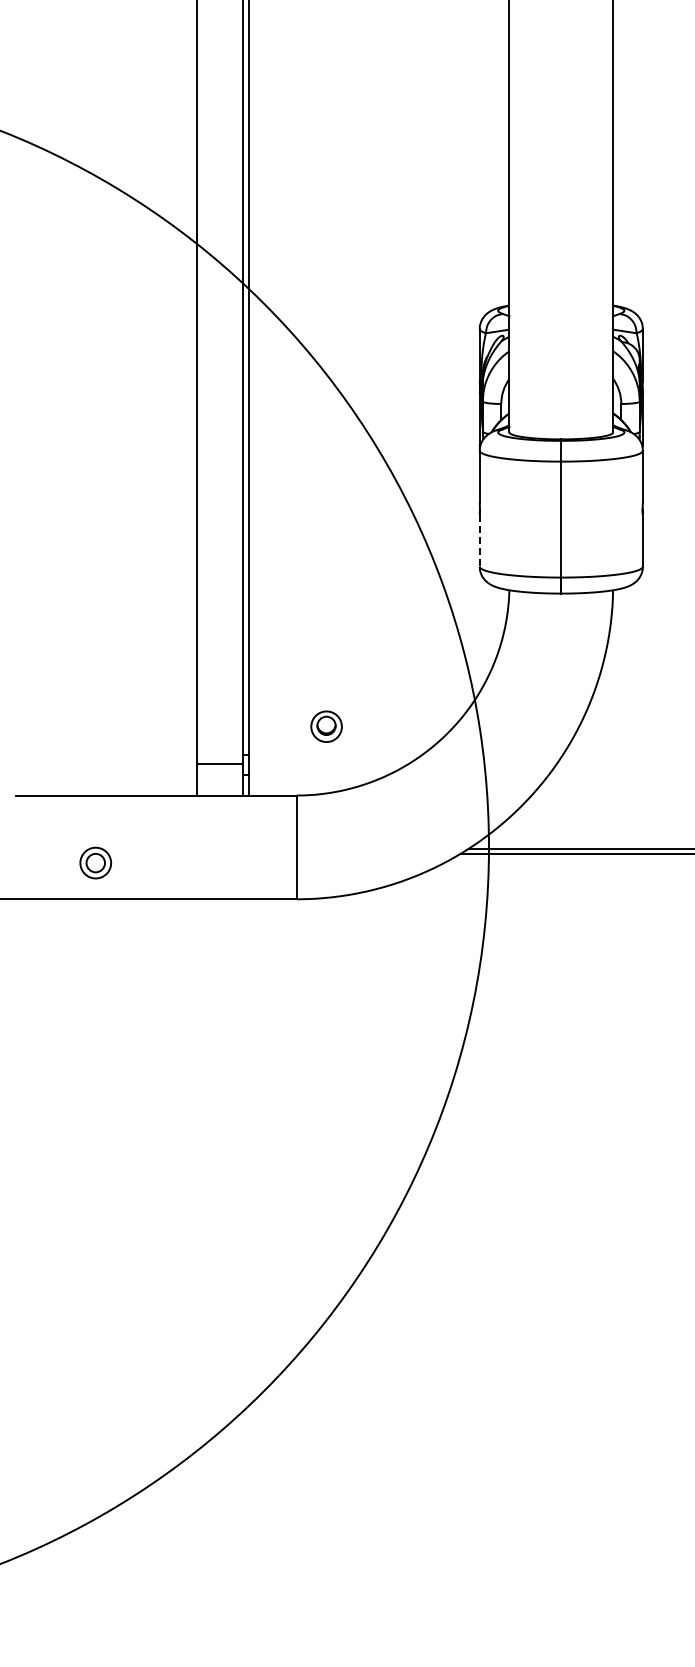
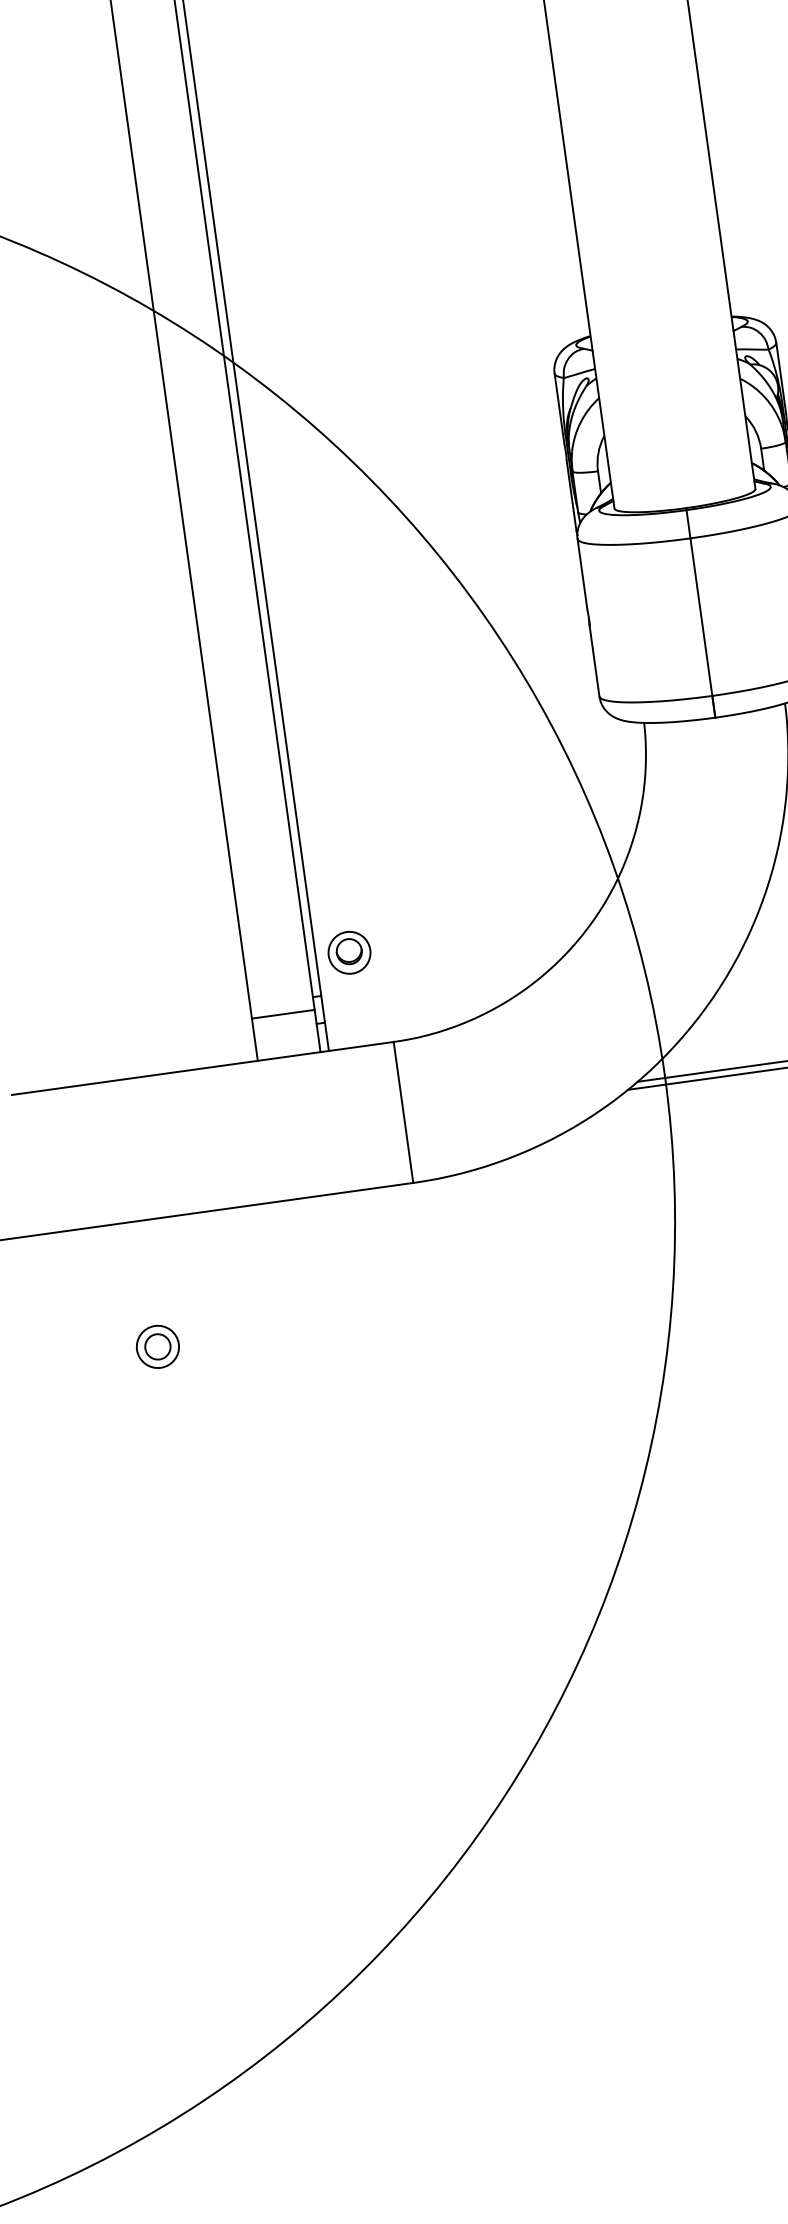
line: (479, 540) -> (594, 660), dashed -> solid
part: (326, 726) -> (349, 952), moved
part: (95, 862) -> (157, 1346), moved

